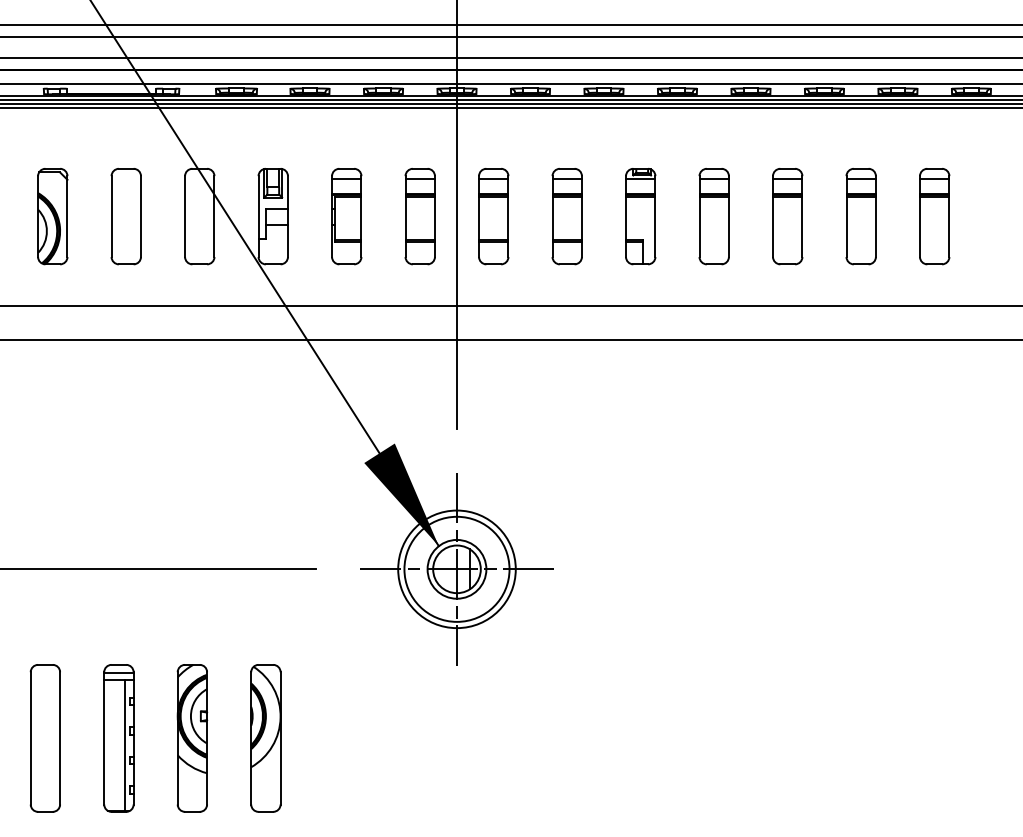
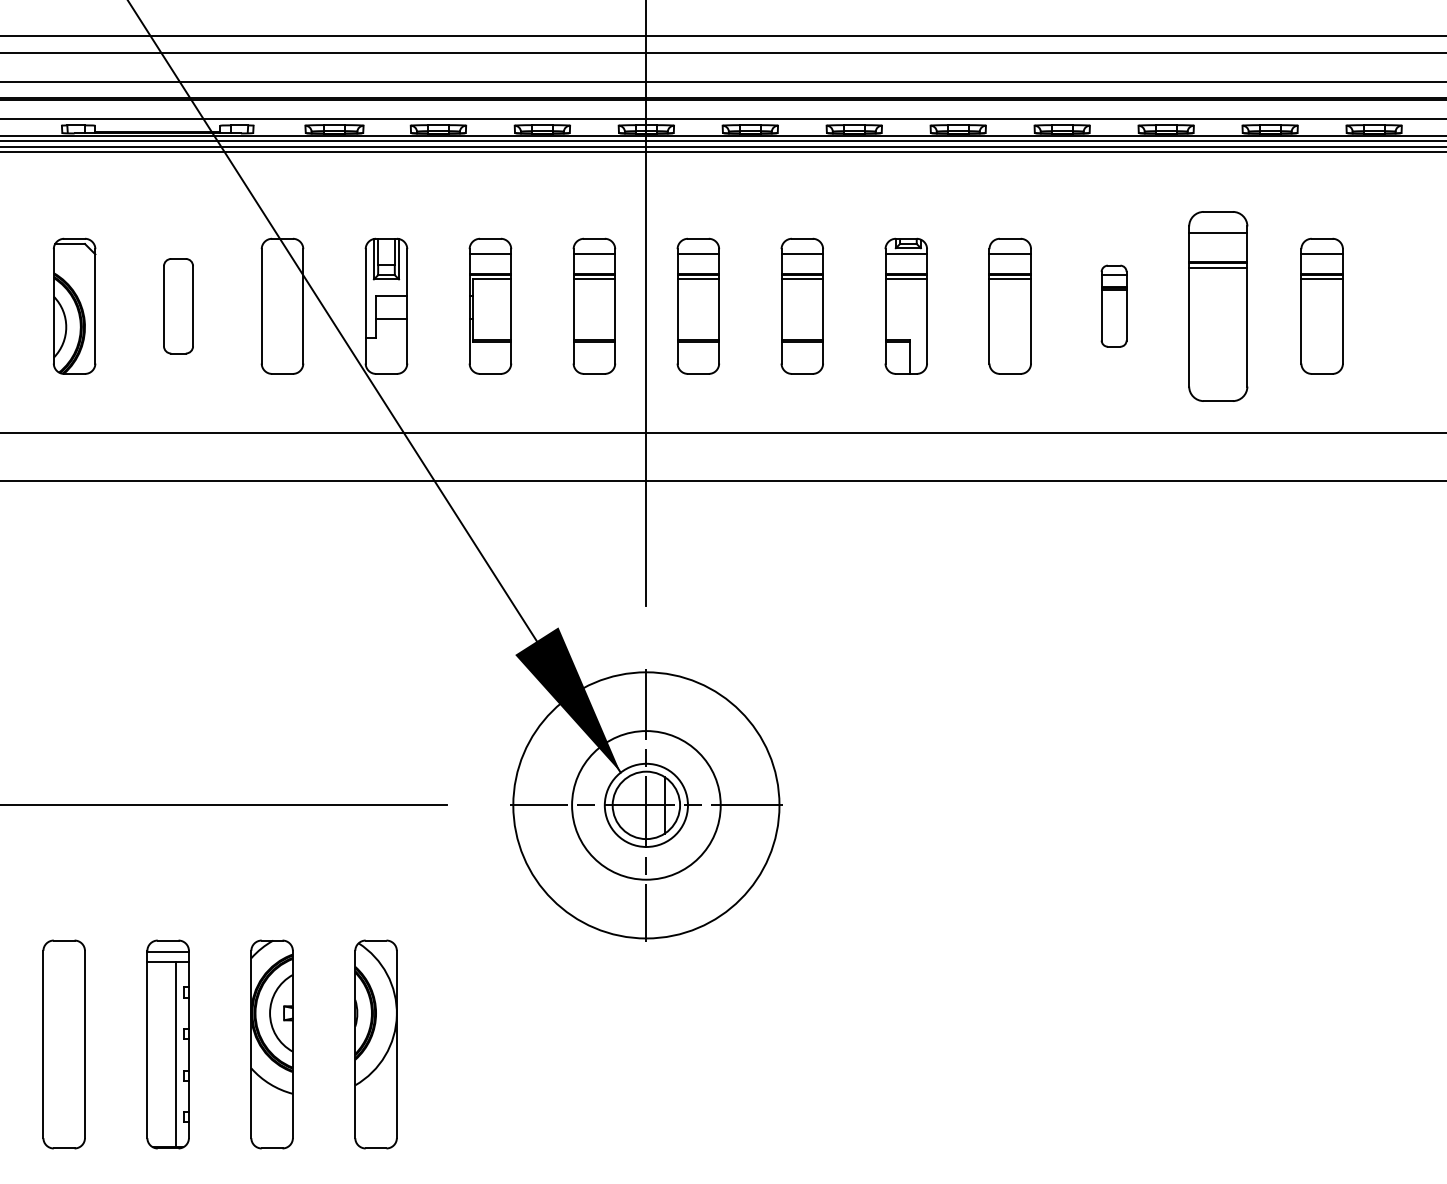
part: (126, 215) -> (178, 305), size x0.7
part: (787, 215) -> (1113, 305), size x0.6
part: (860, 215) -> (1217, 305), size x1.4
circle: (457, 569) -> (646, 805), size x1.6

